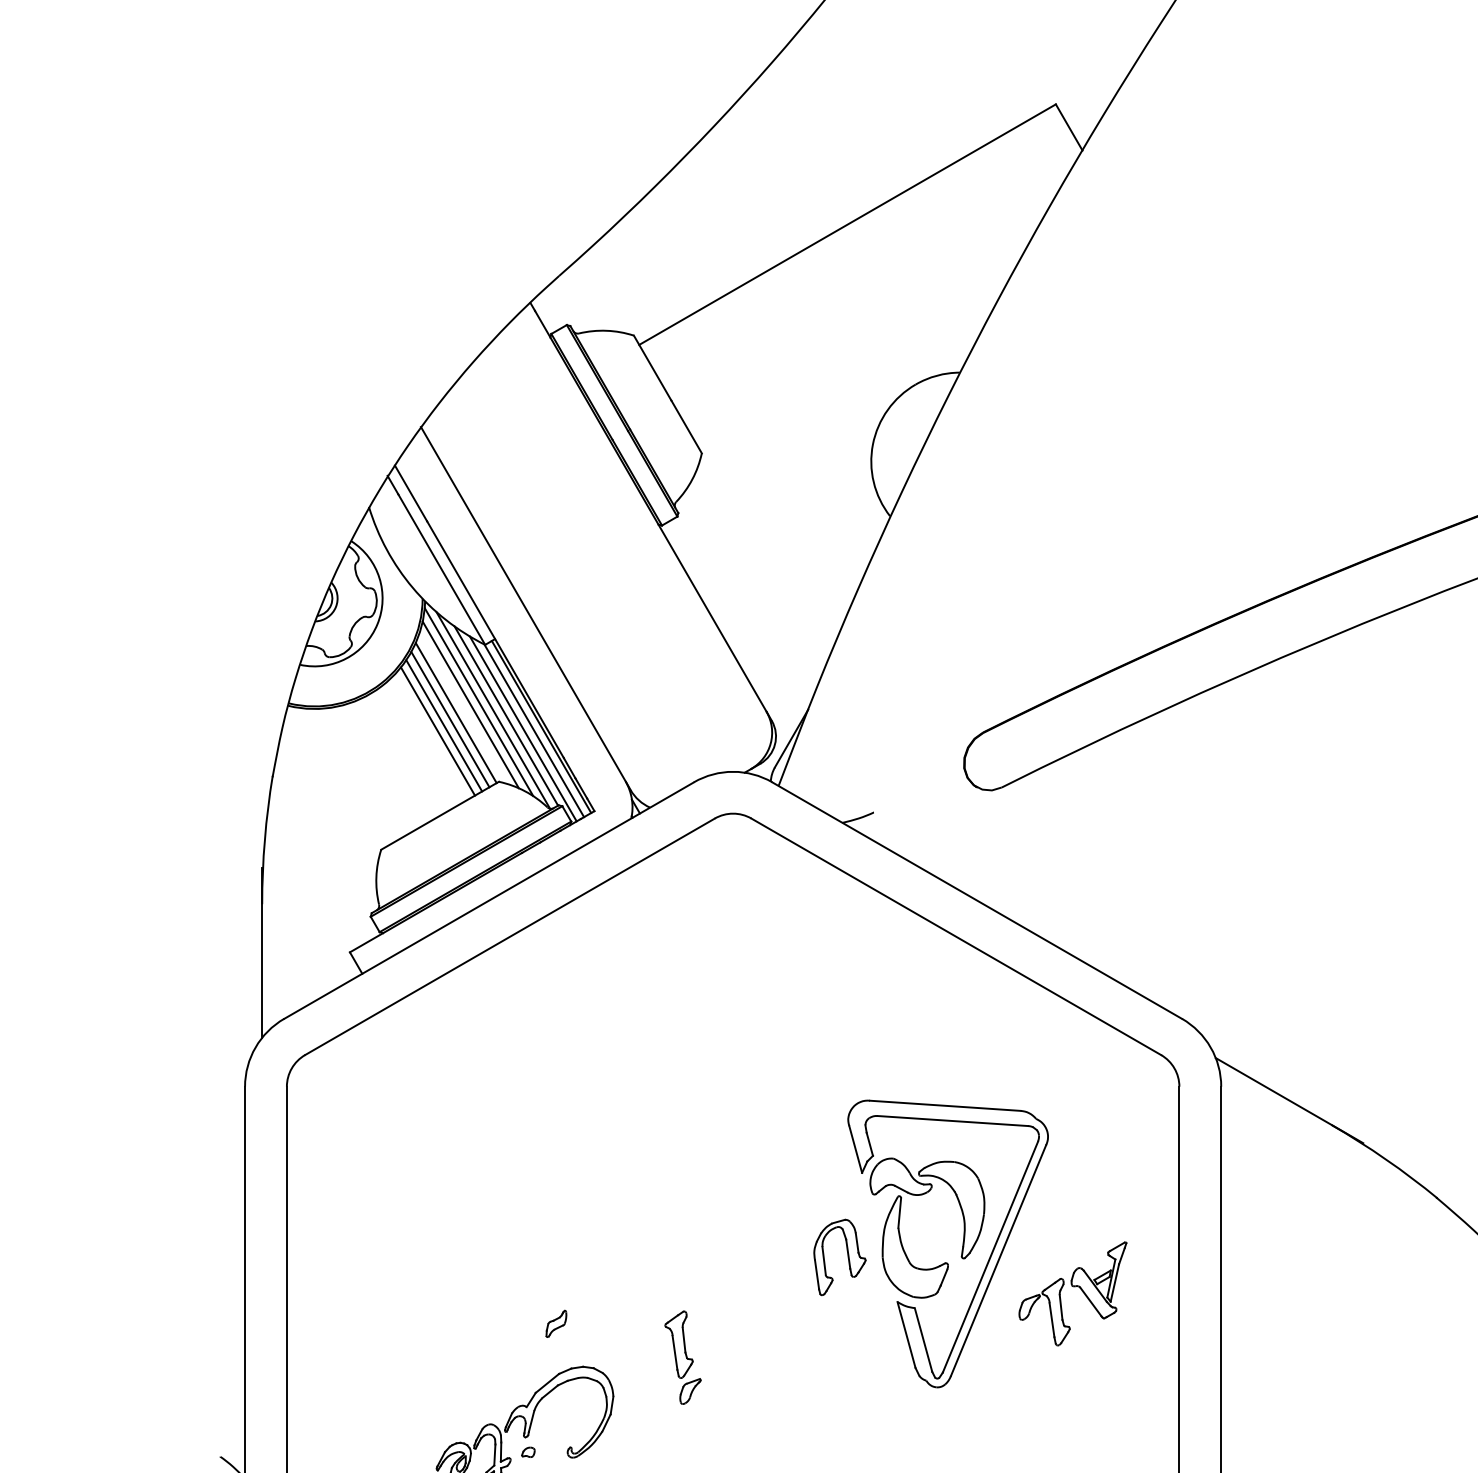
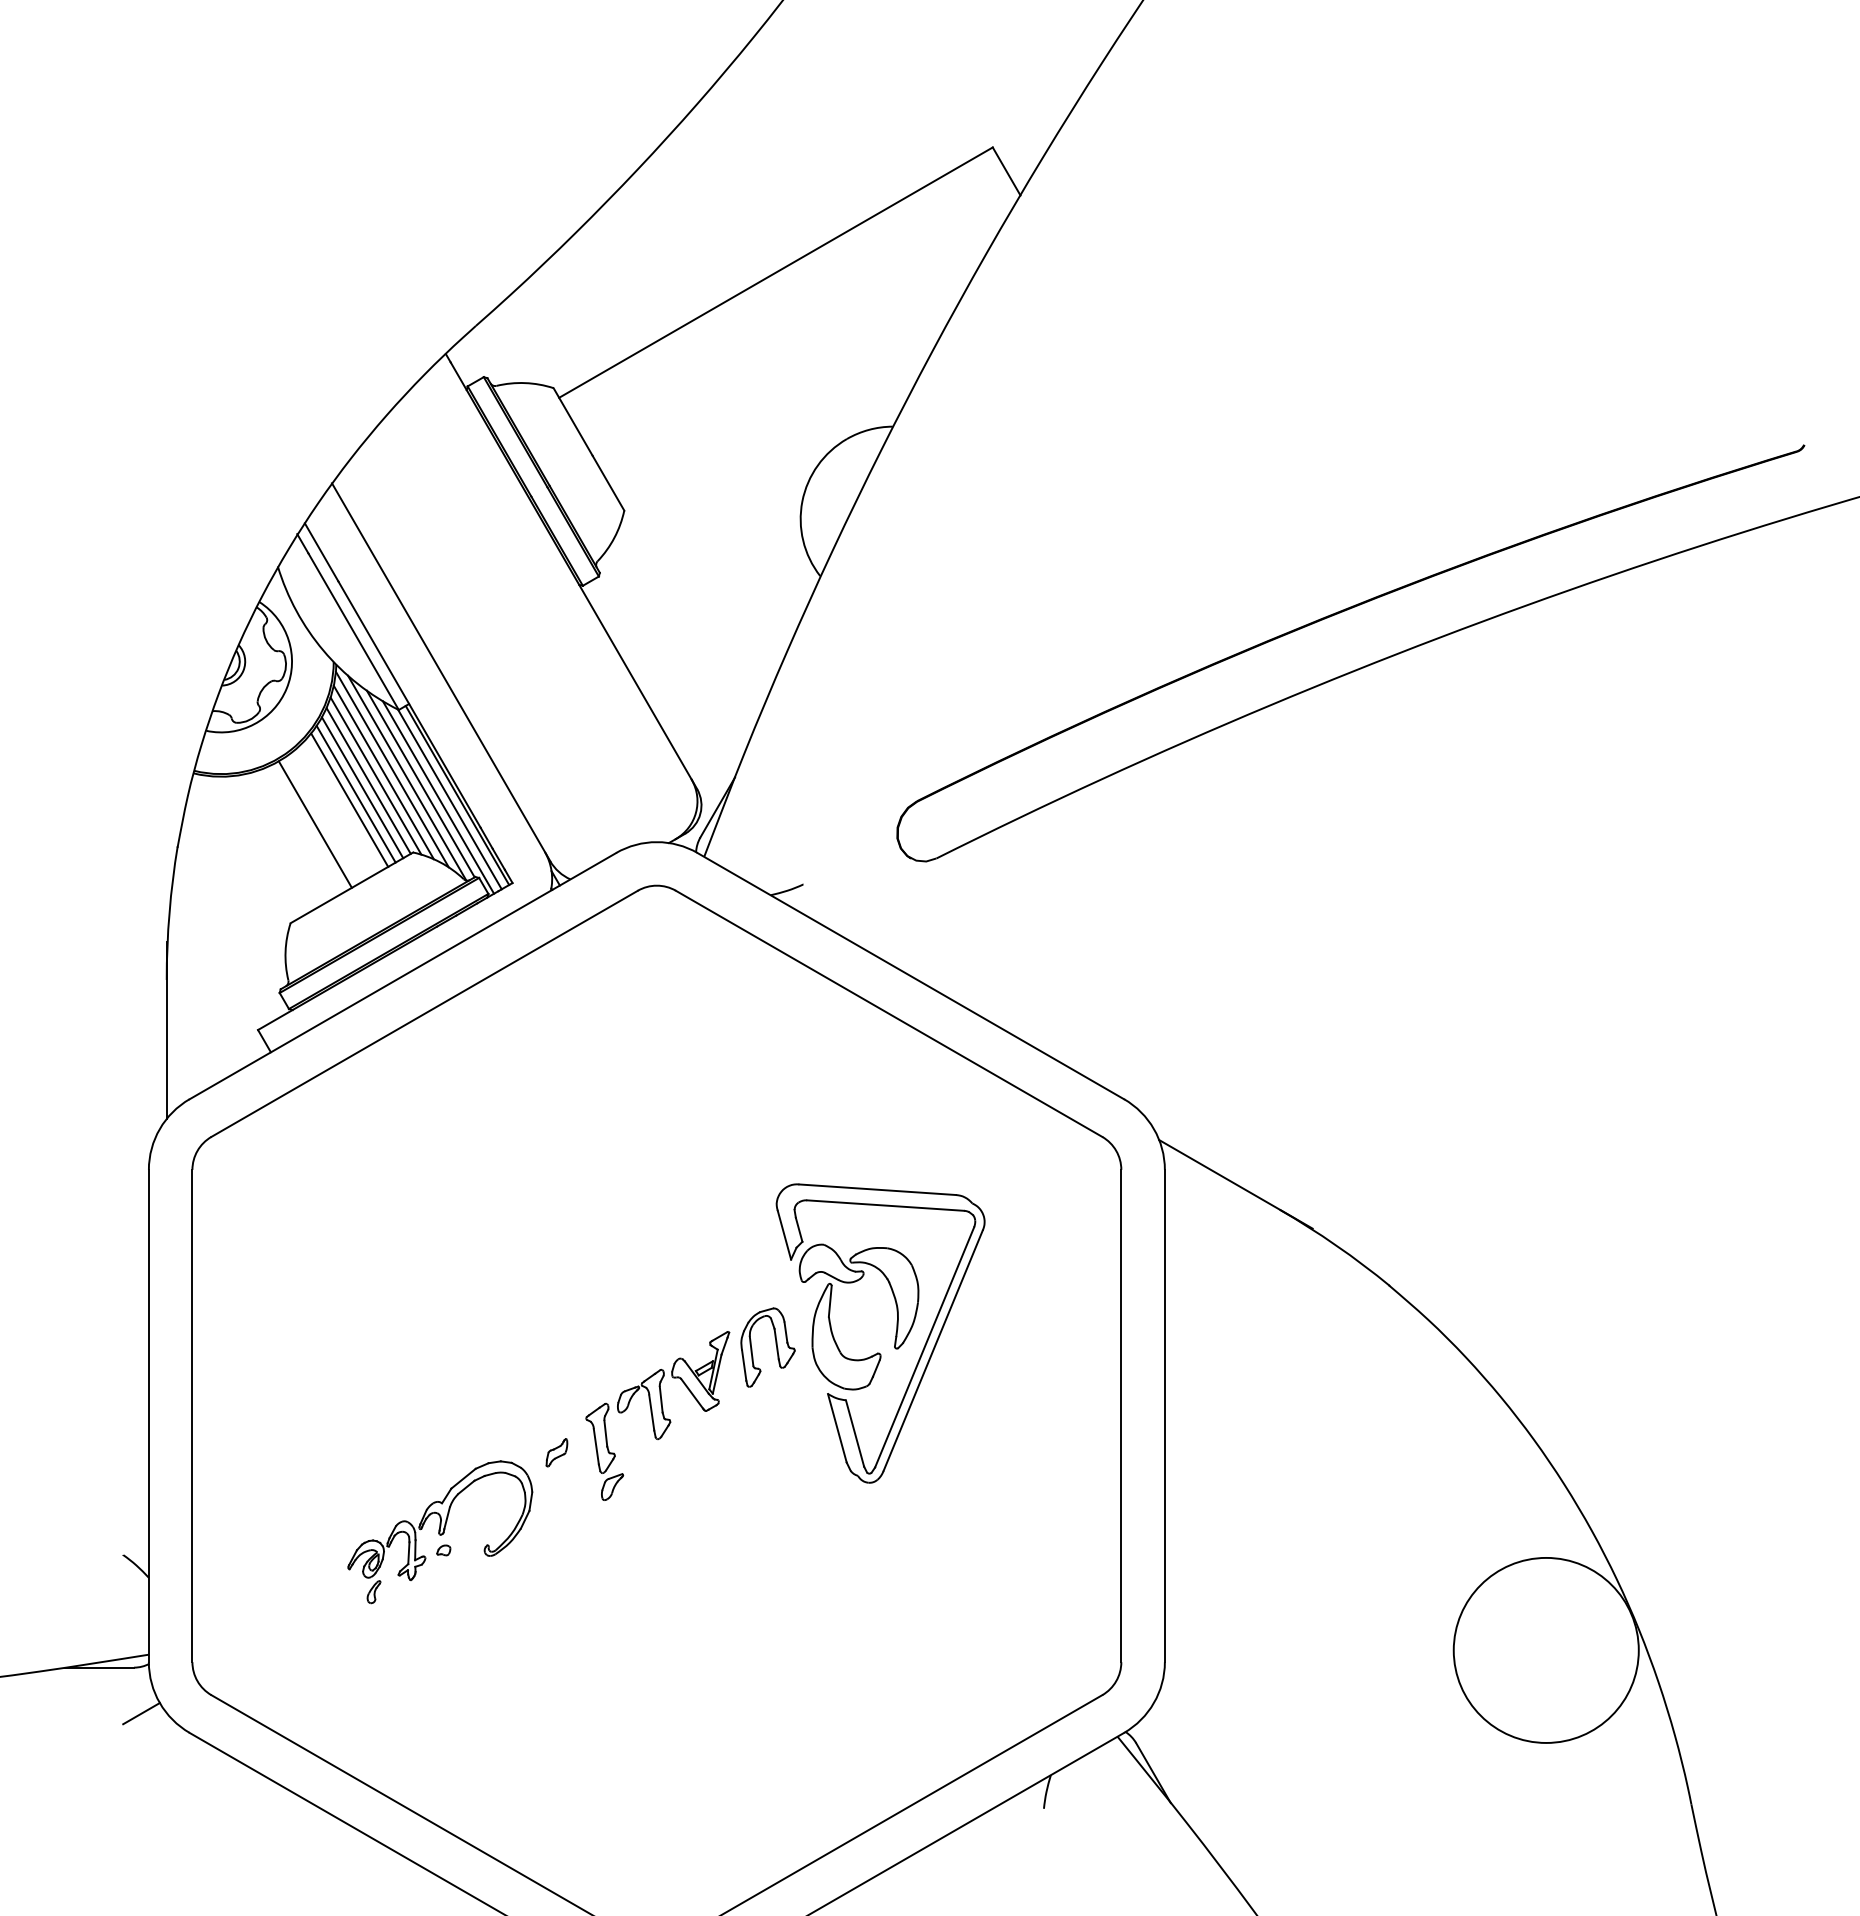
line: (462, 707) -> (375, 775), added
line: (404, 754) -> (314, 824), added
part: (1072, 1287) -> (673, 1378), moved
part: (555, 1323) -> (556, 1452), moved

